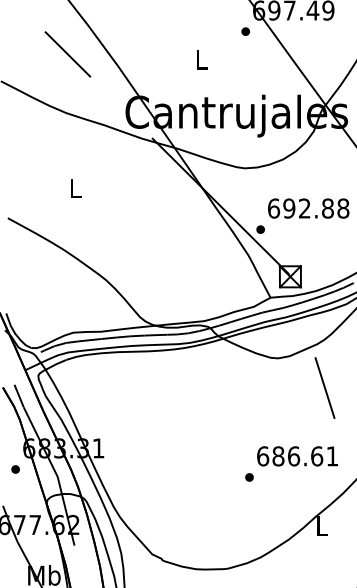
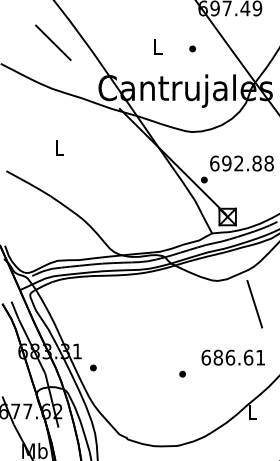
part: (245, 31) -> (192, 48), moved
part: (15, 468) -> (93, 367), moved
part: (249, 476) -> (182, 373), moved

